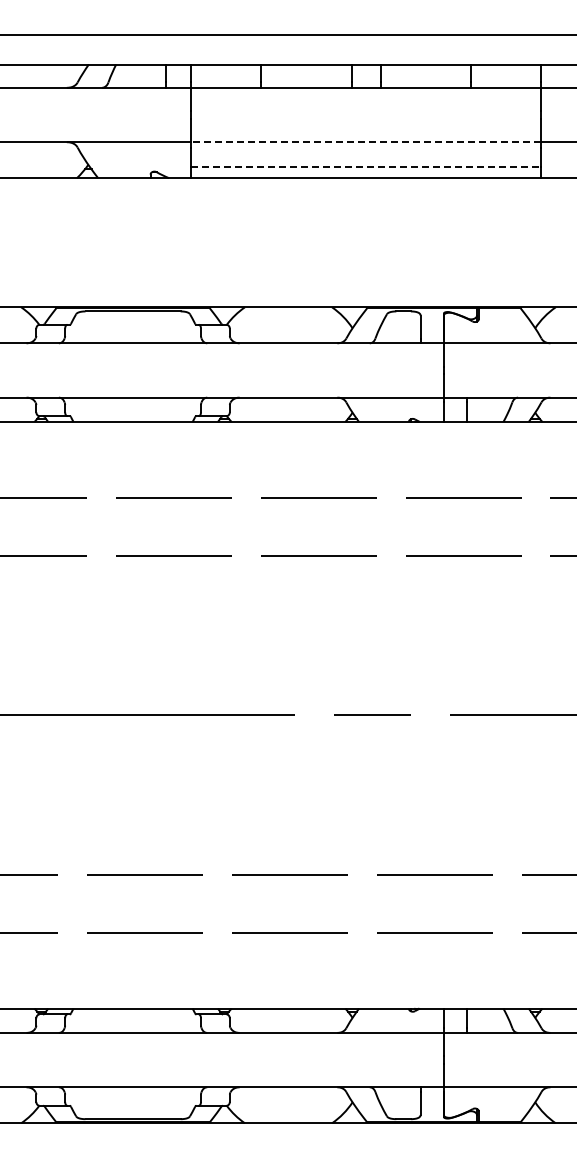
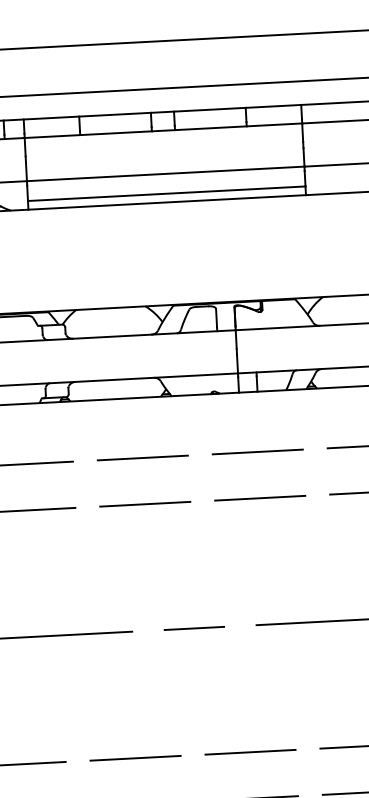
line: (366, 142) -> (165, 174), dashed -> solid
line: (366, 167) -> (166, 193), dashed -> solid

